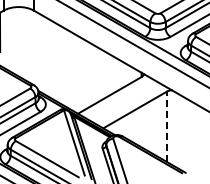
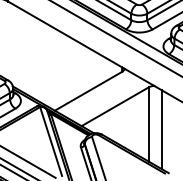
line: (166, 126) -> (148, 124), dashed -> solid
line: (179, 131) -> (162, 129), added

